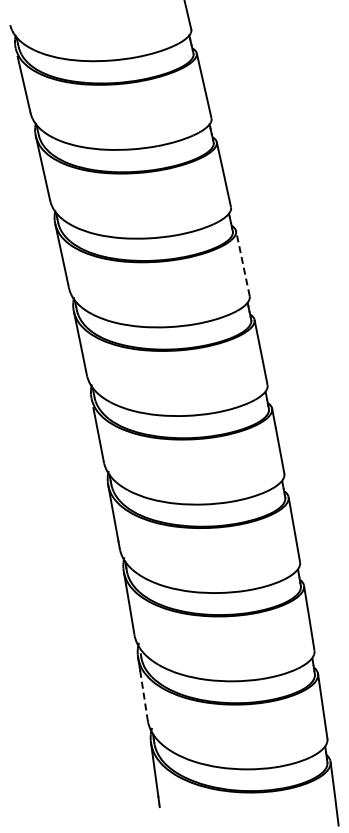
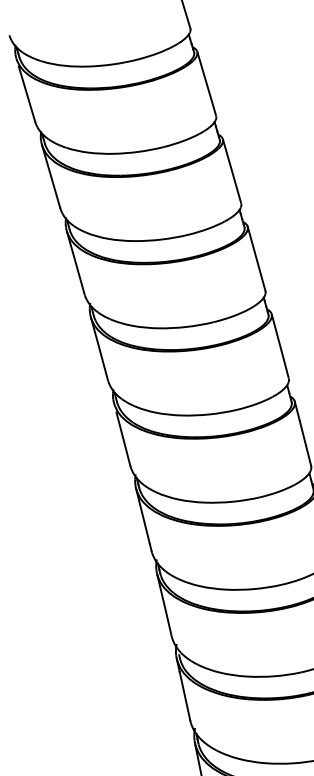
line: (242, 263) -> (256, 258), dashed -> solid
line: (143, 695) -> (184, 696), dashed -> solid

